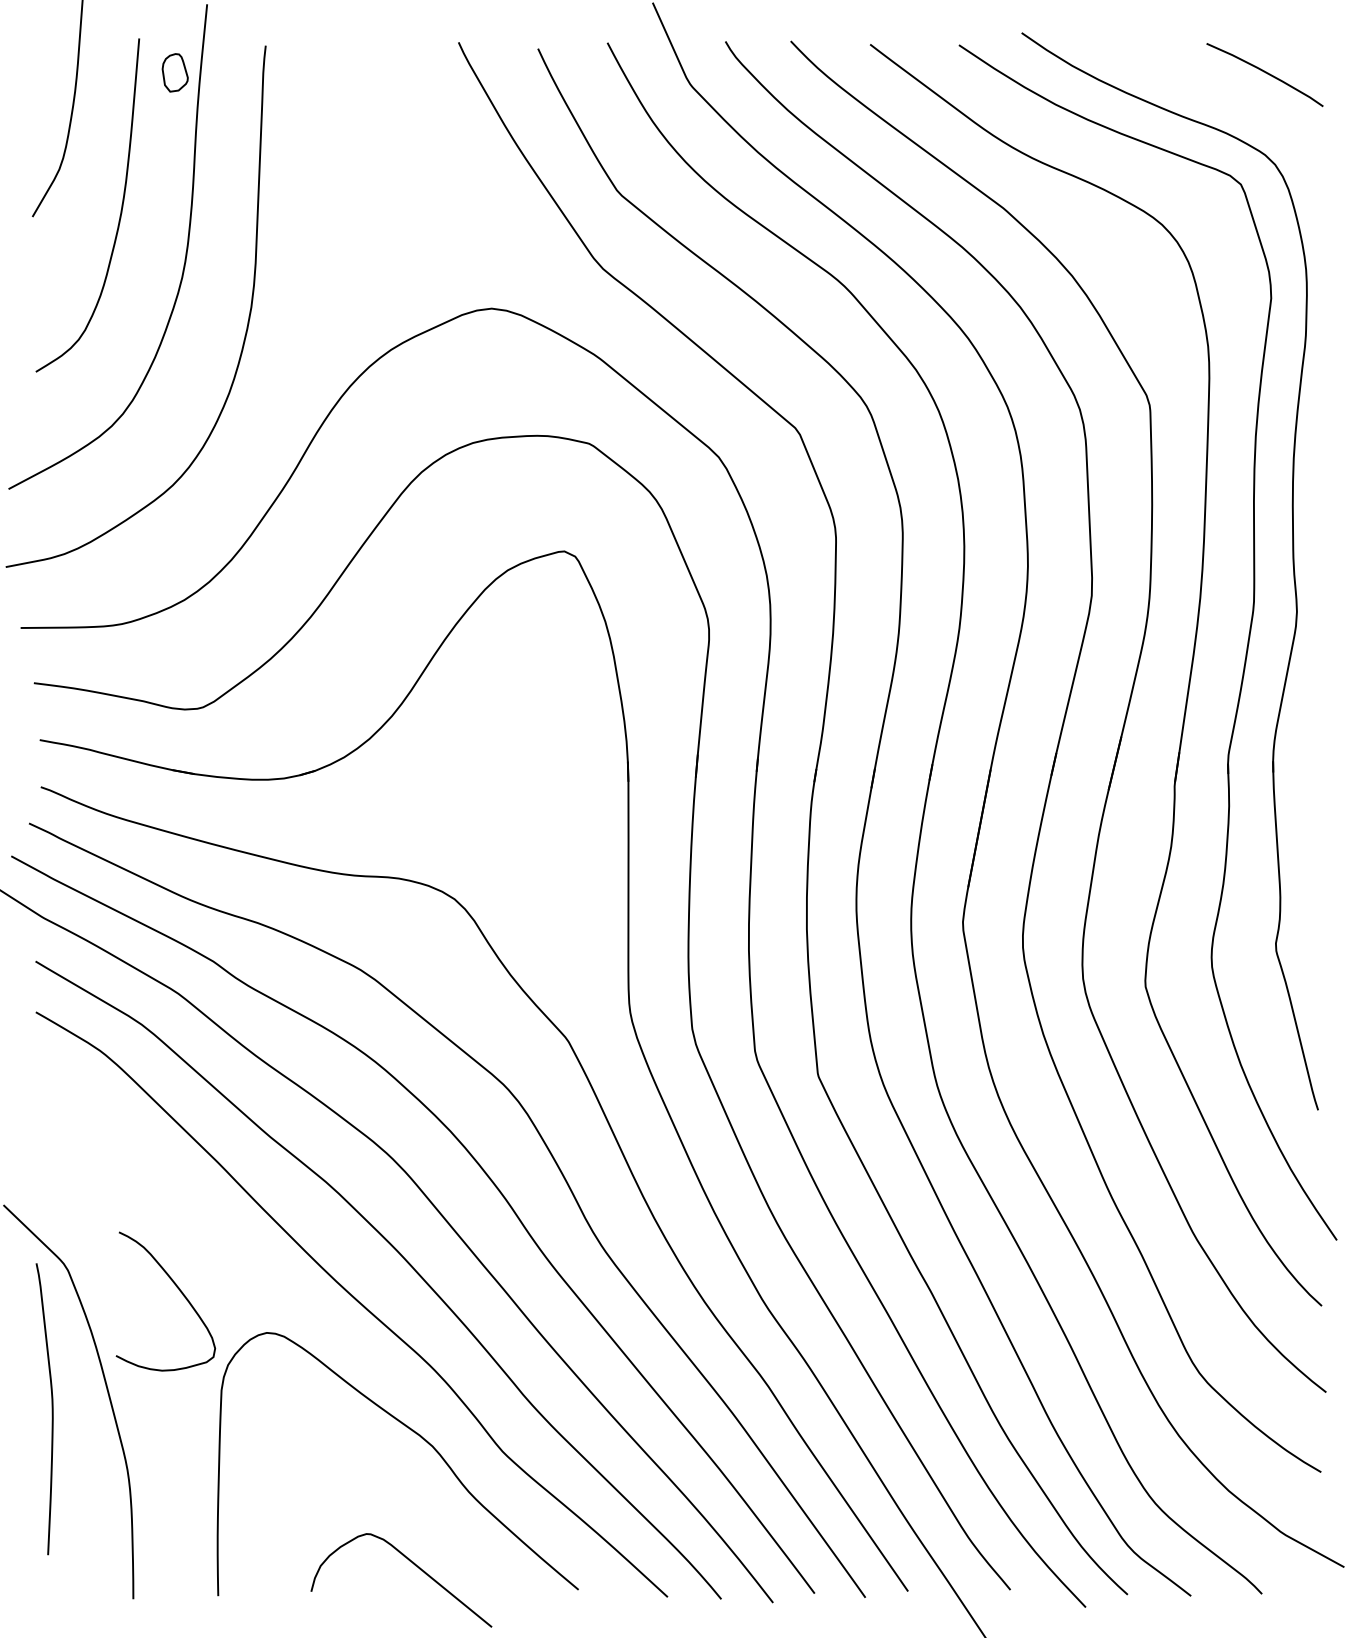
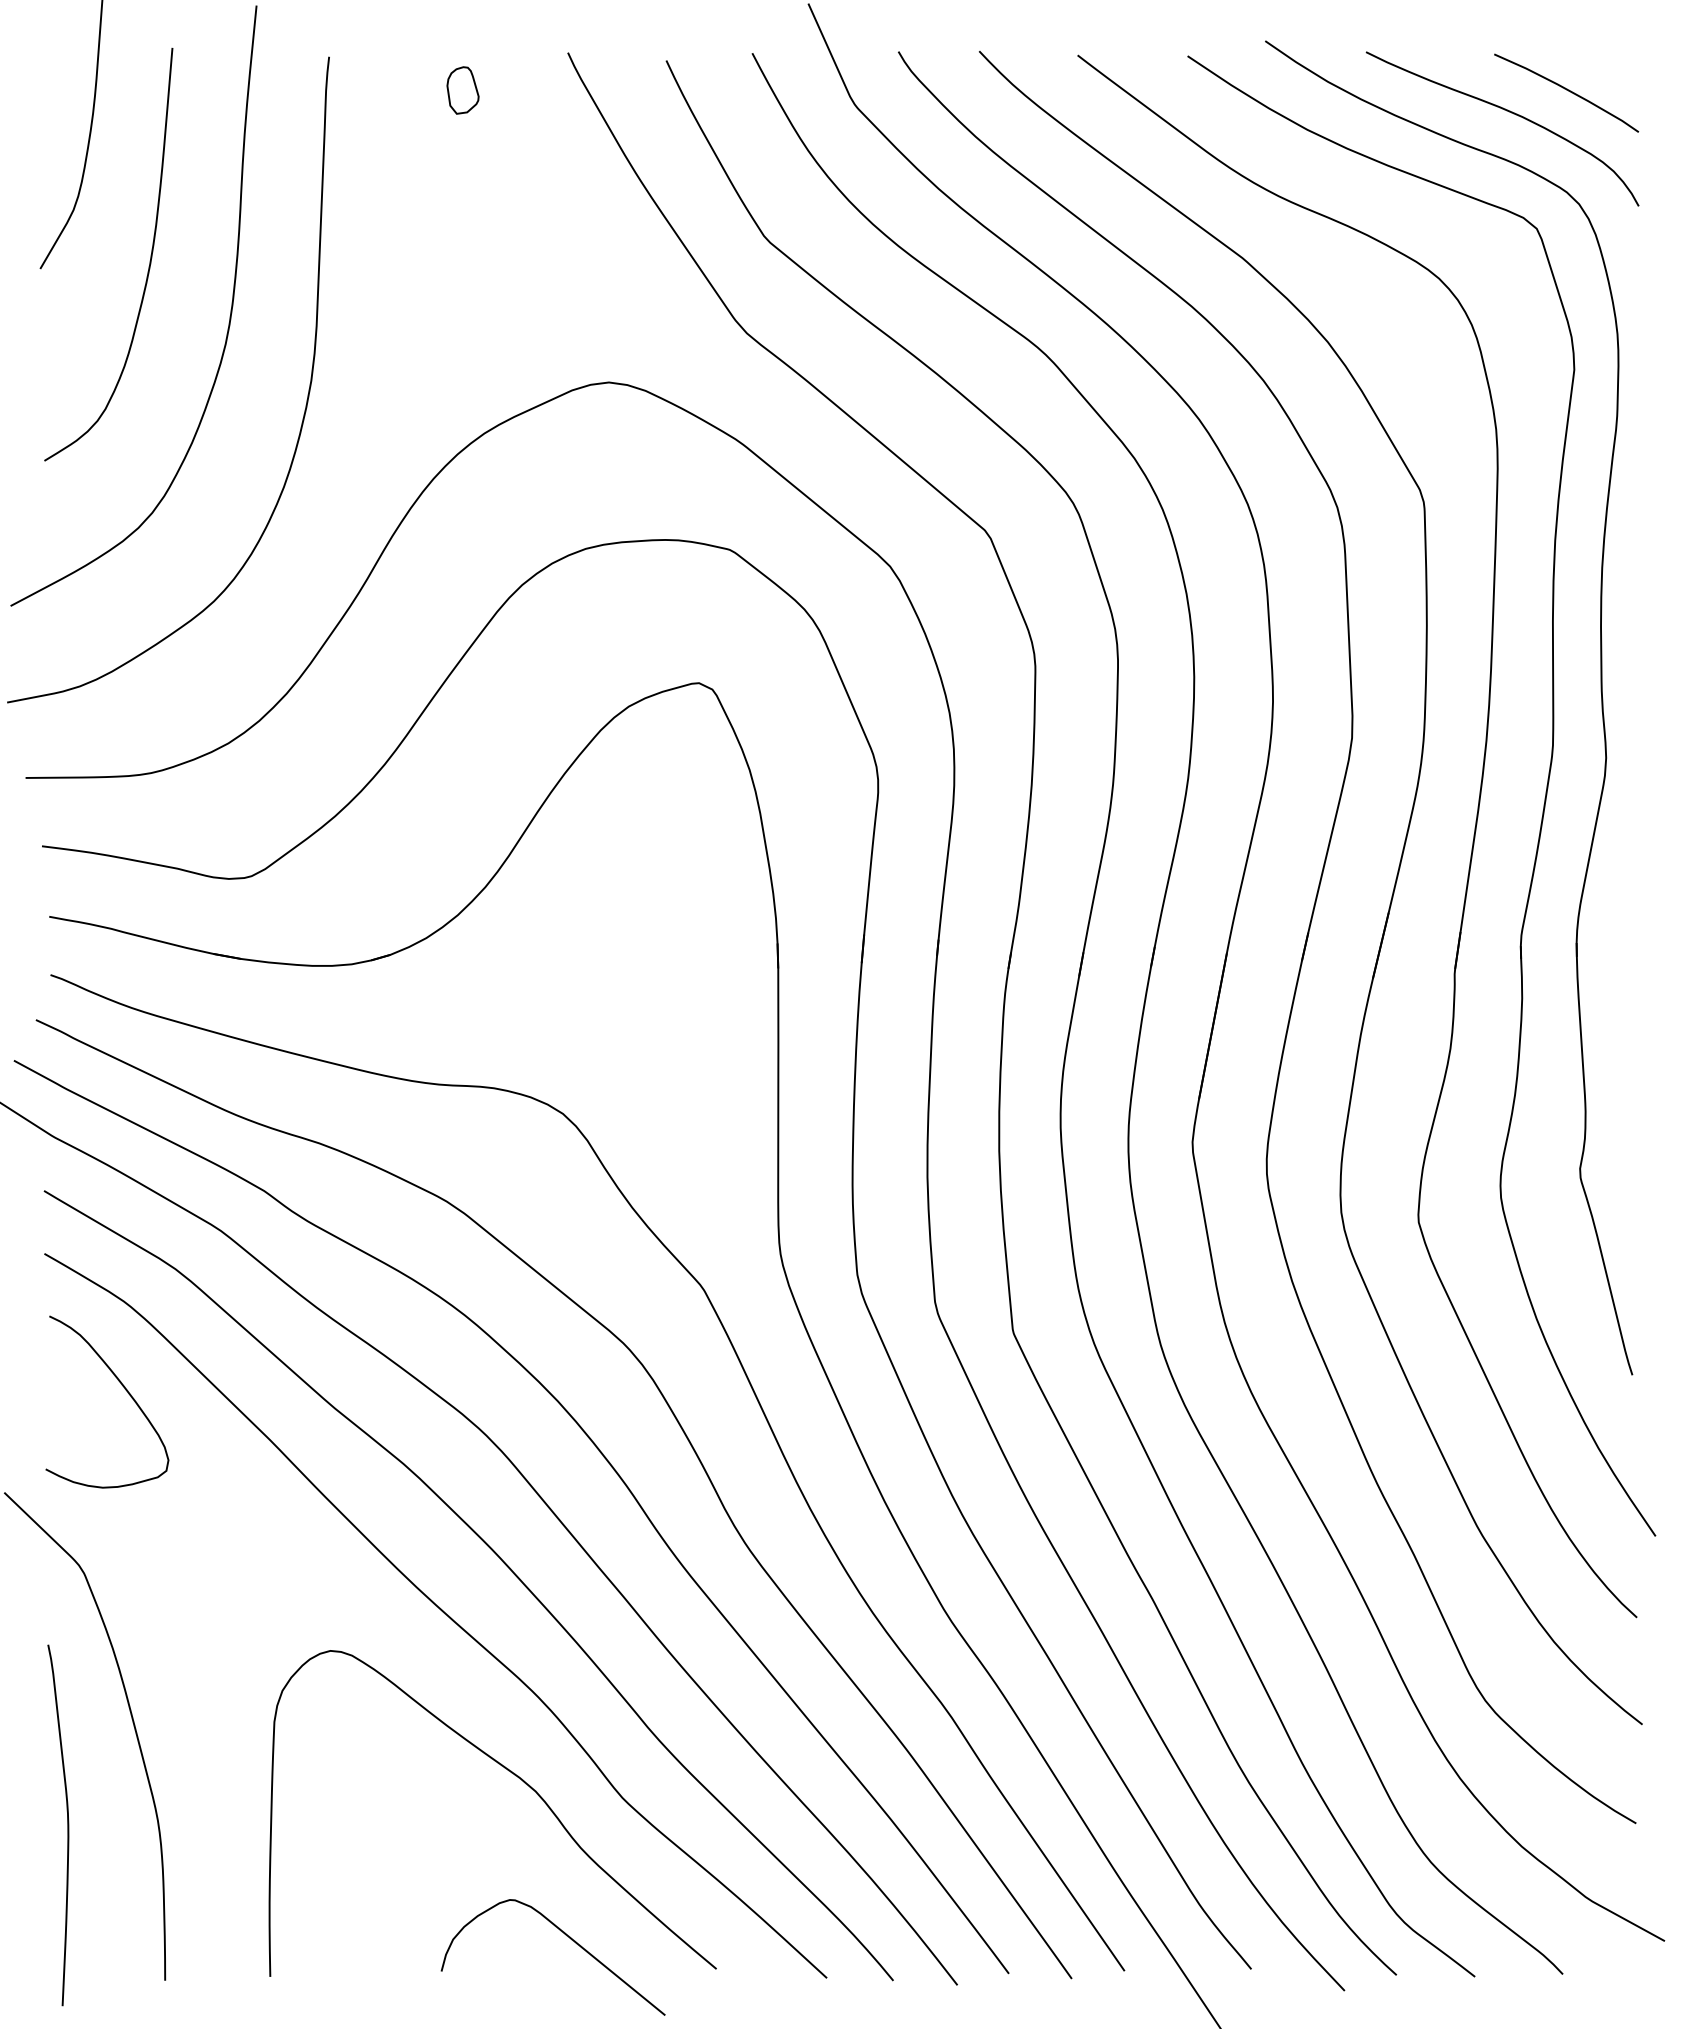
part: (174, 72) -> (462, 90), moved
curve: (1216, 89) -> (1506, 111), added
curve: (180, 1292) -> (125, 1390), moved
curve: (52, 1409) -> (67, 1825), moved
curve: (415, 1565) -> (570, 1939), moved

